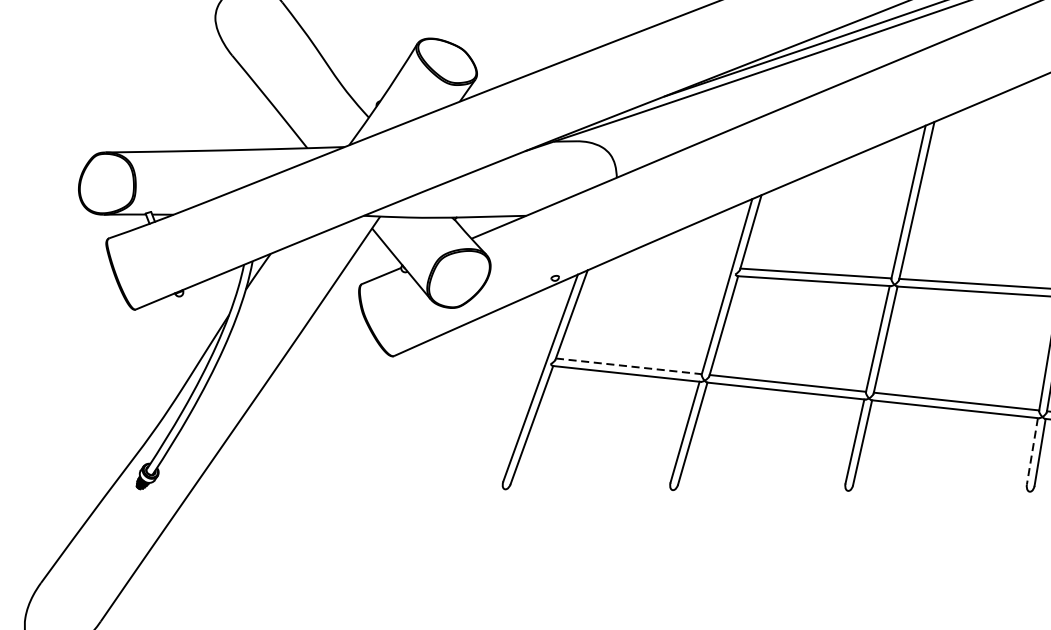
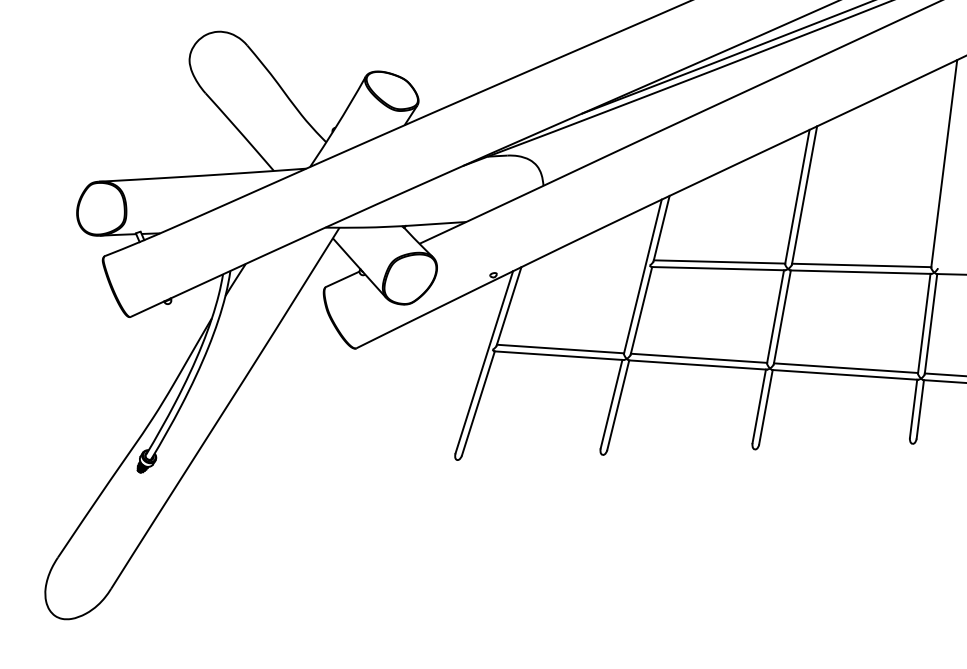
line: (628, 366) -> (560, 349), dashed -> solid
line: (1032, 452) -> (913, 409), dashed -> solid

